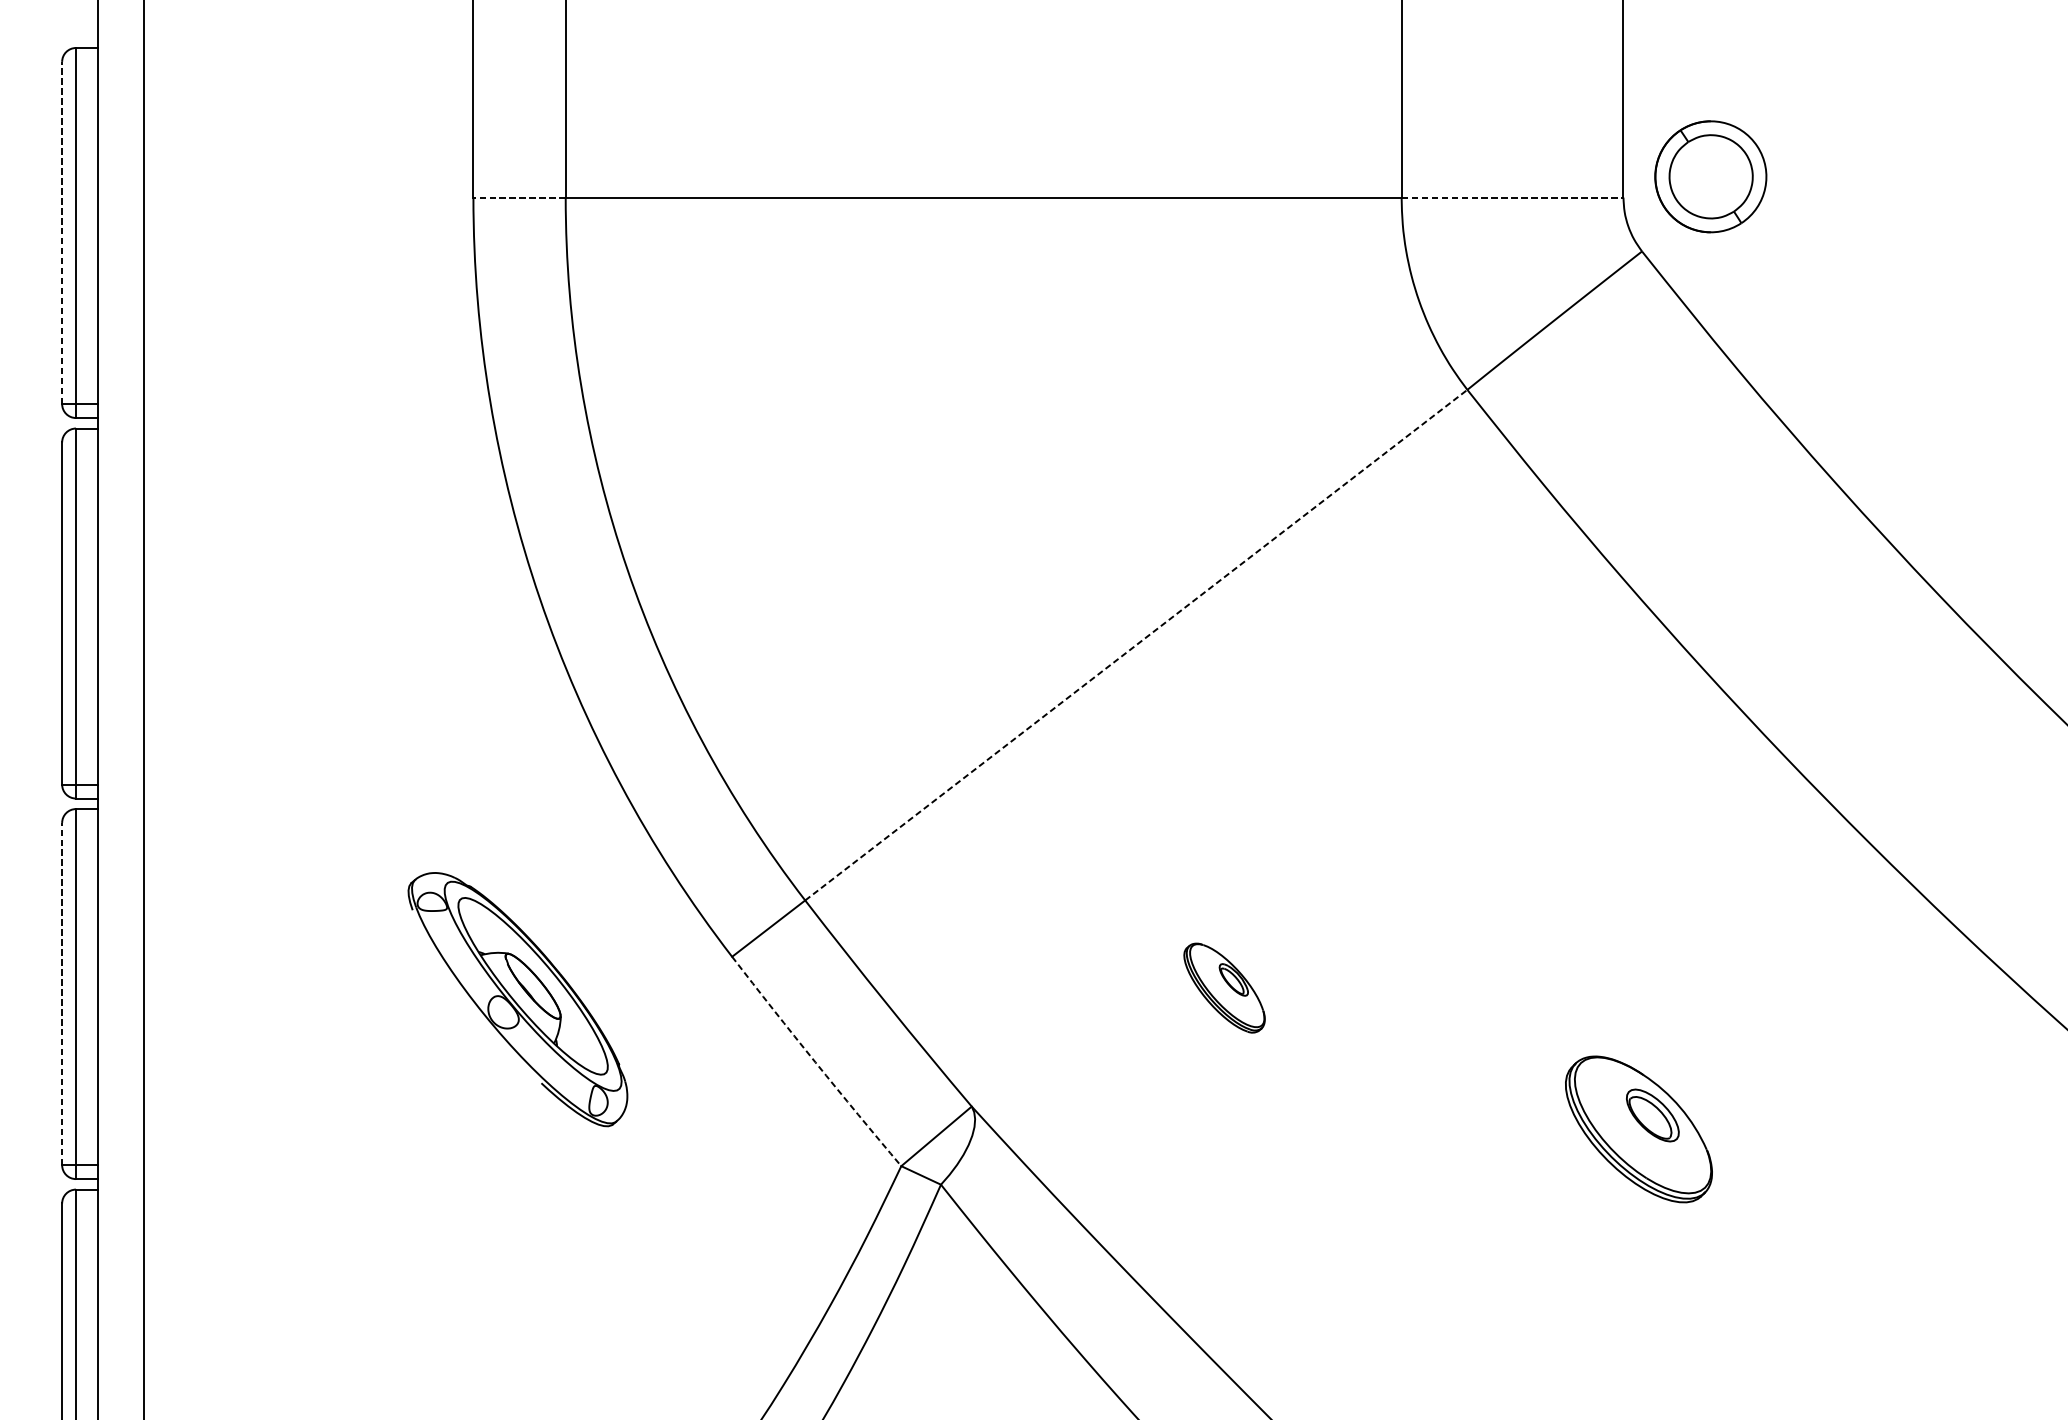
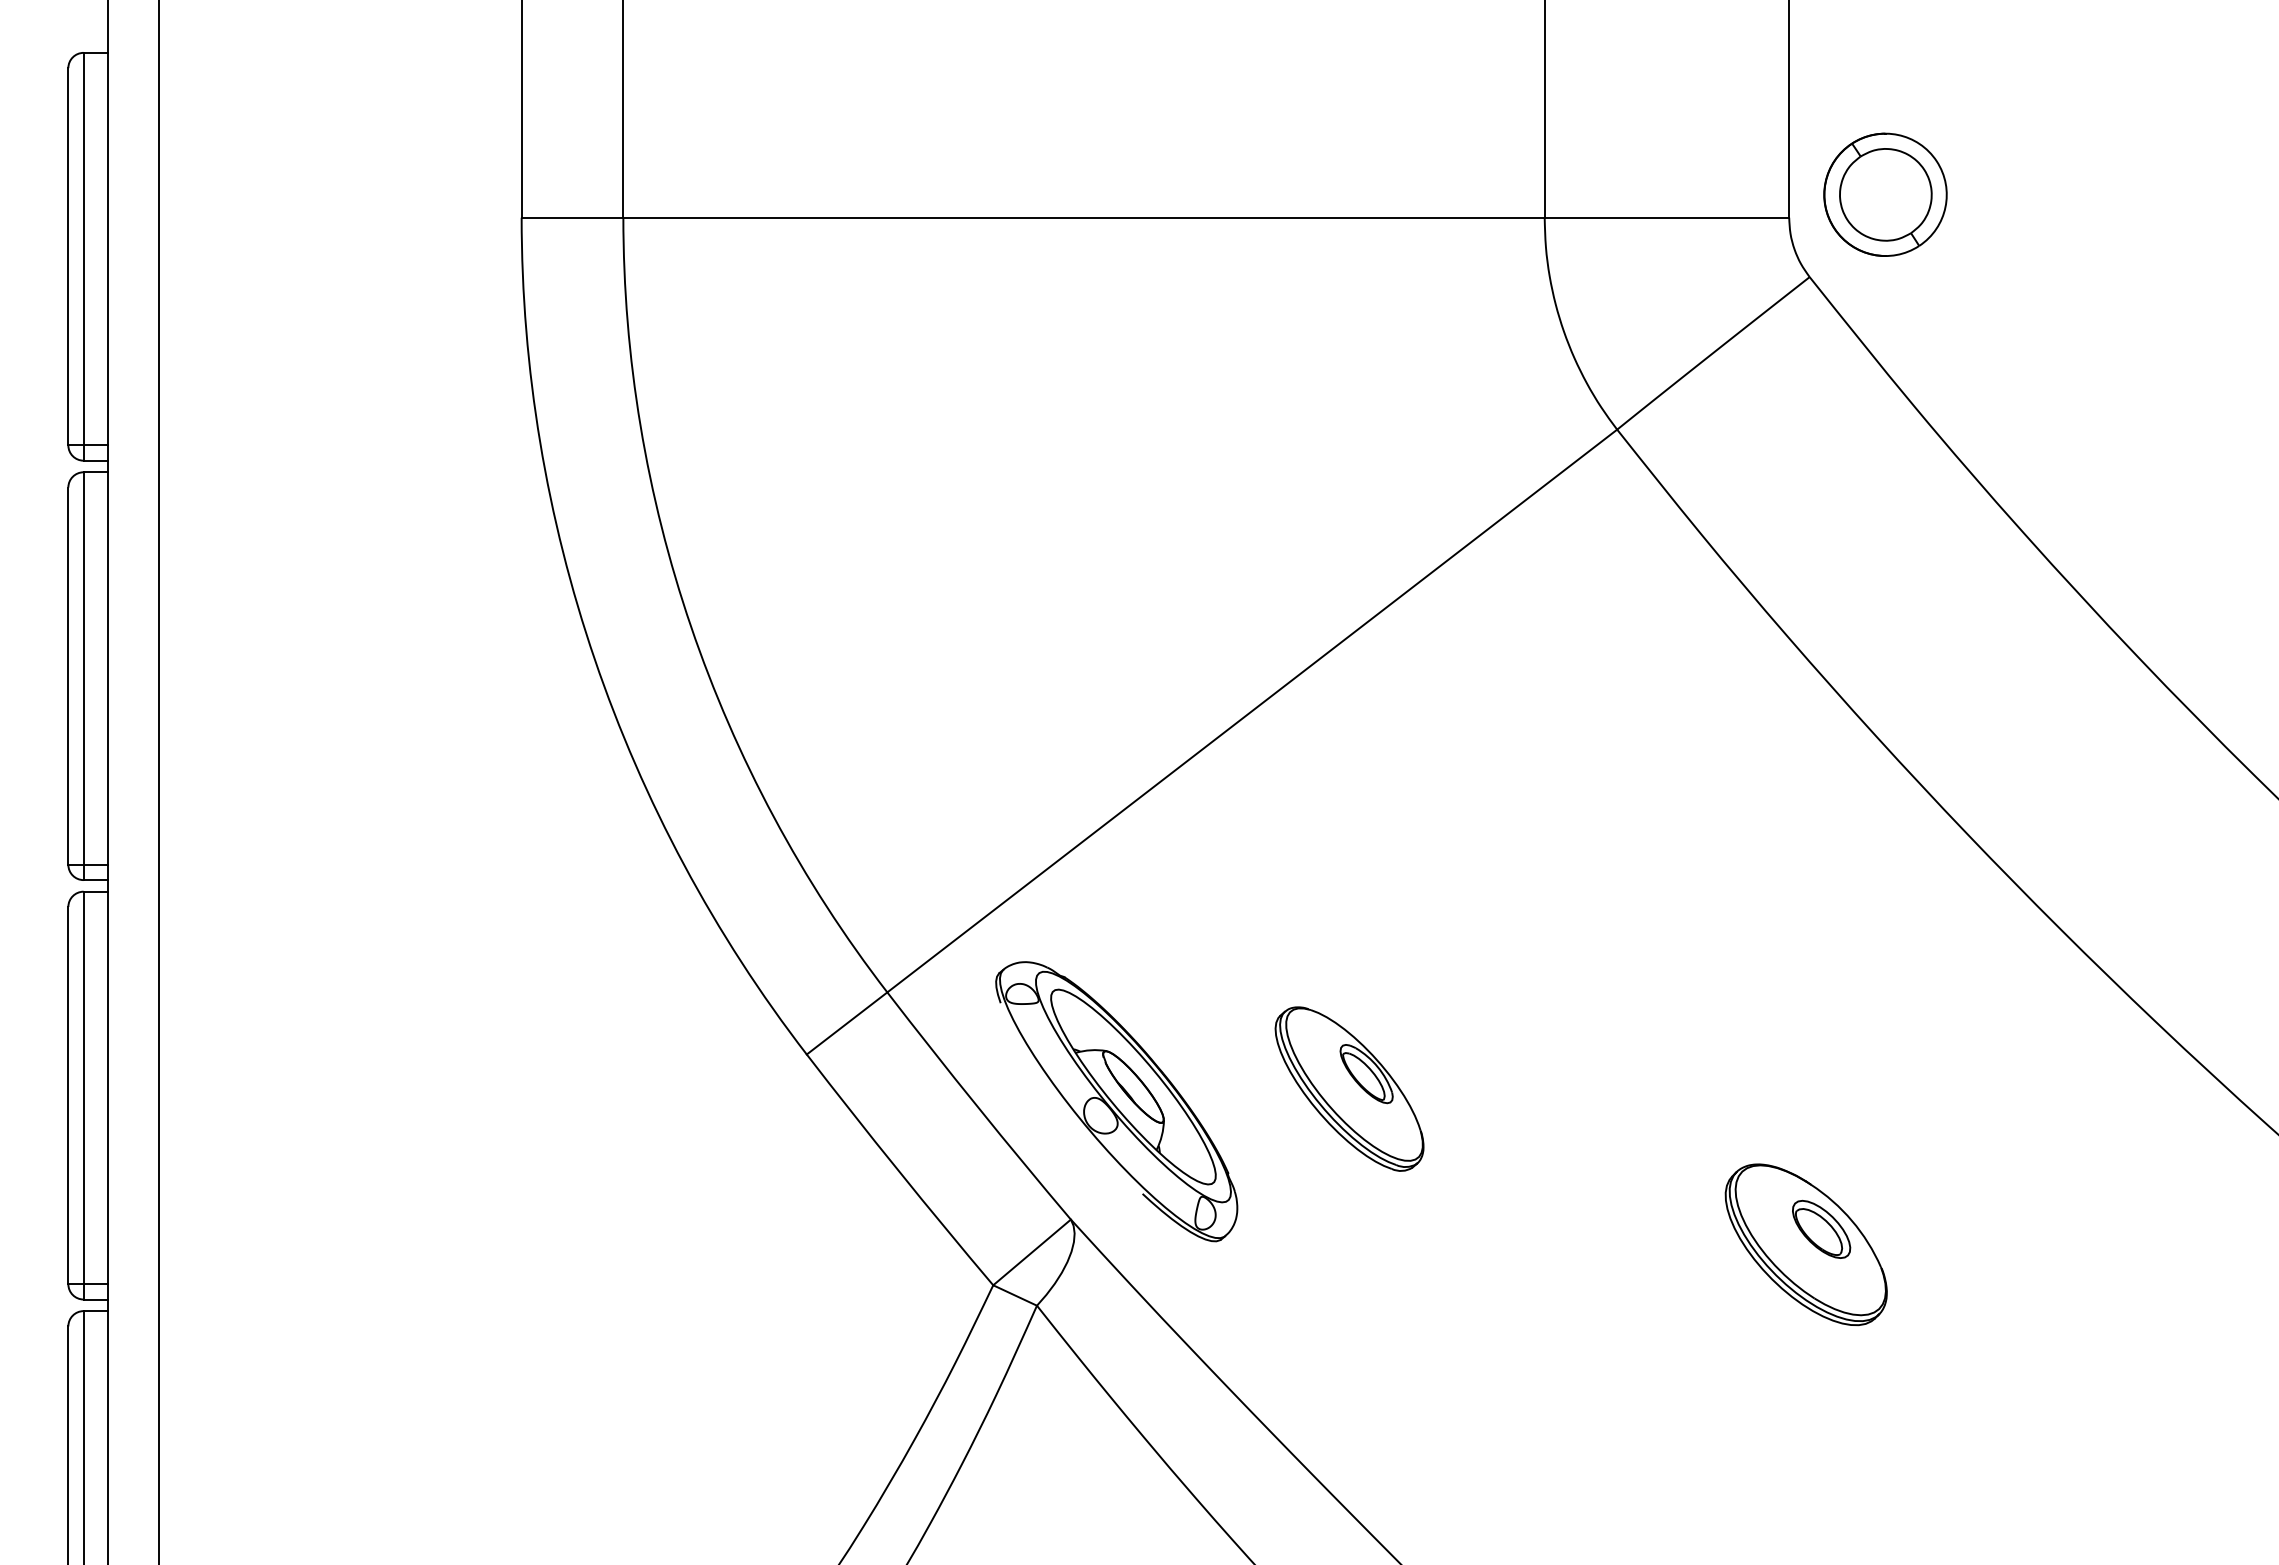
line: (519, 197) -> (572, 217), dashed -> solid
line: (1513, 197) -> (1667, 217), dashed -> solid
line: (62, 232) -> (68, 256), dashed -> solid
line: (1136, 645) -> (1252, 711), dashed -> solid
part: (1224, 987) -> (1349, 1088), size x1.67
line: (62, 993) -> (68, 1095), dashed -> solid
part: (517, 999) -> (1116, 1101), moved
arc: (815, 1062) -> (898, 1170), dashed -> solid

